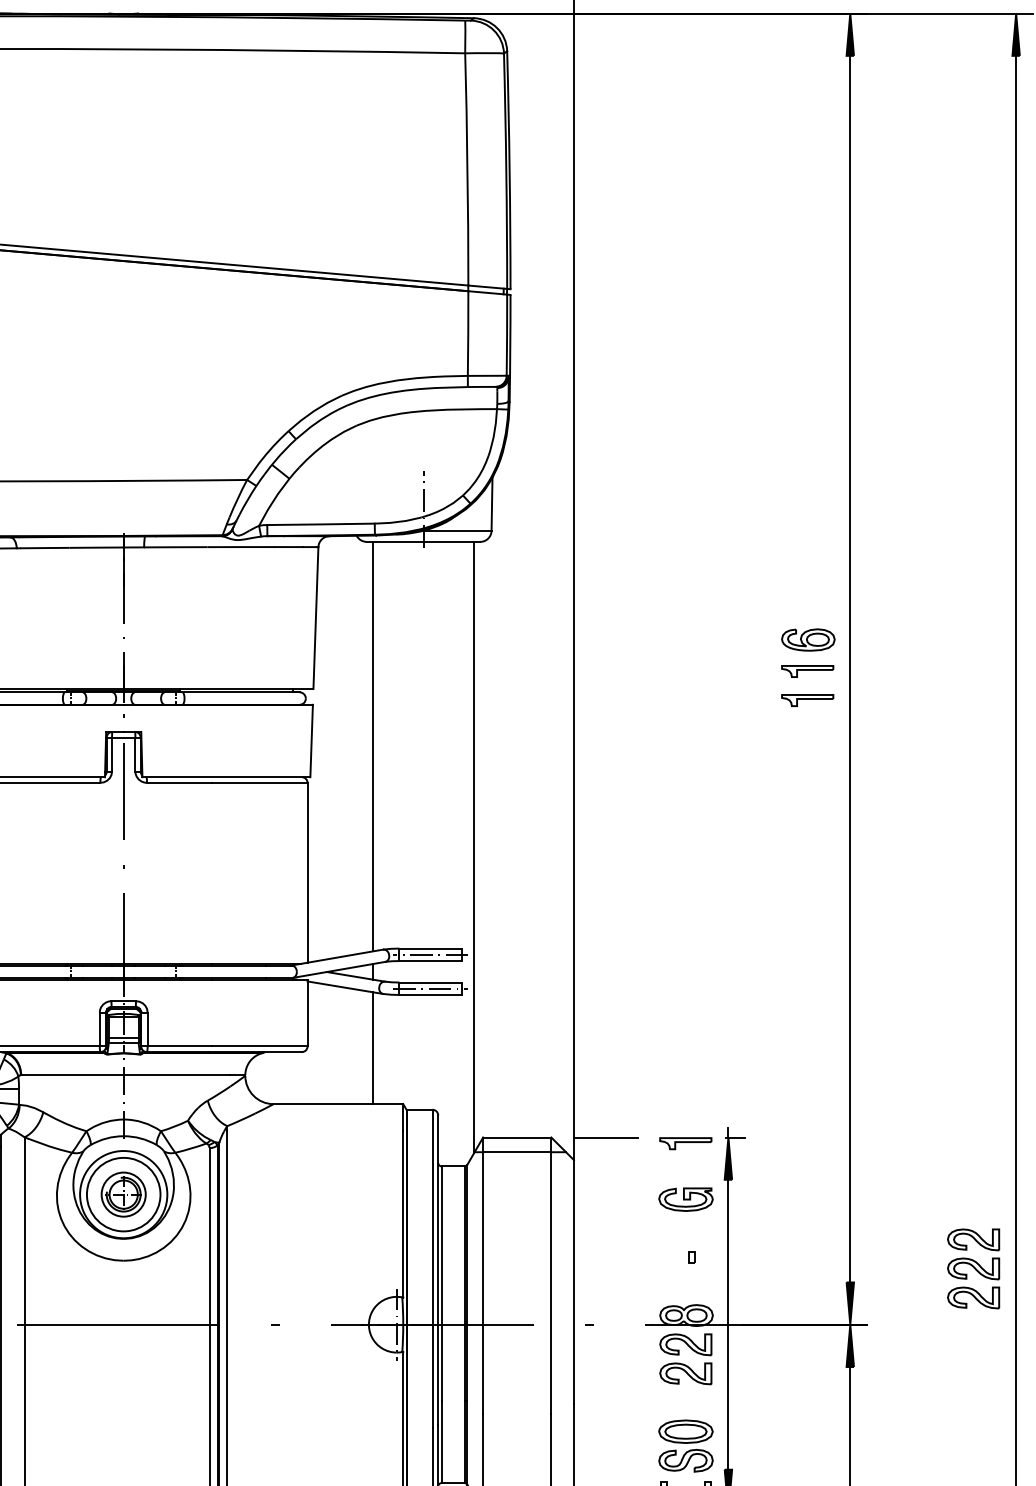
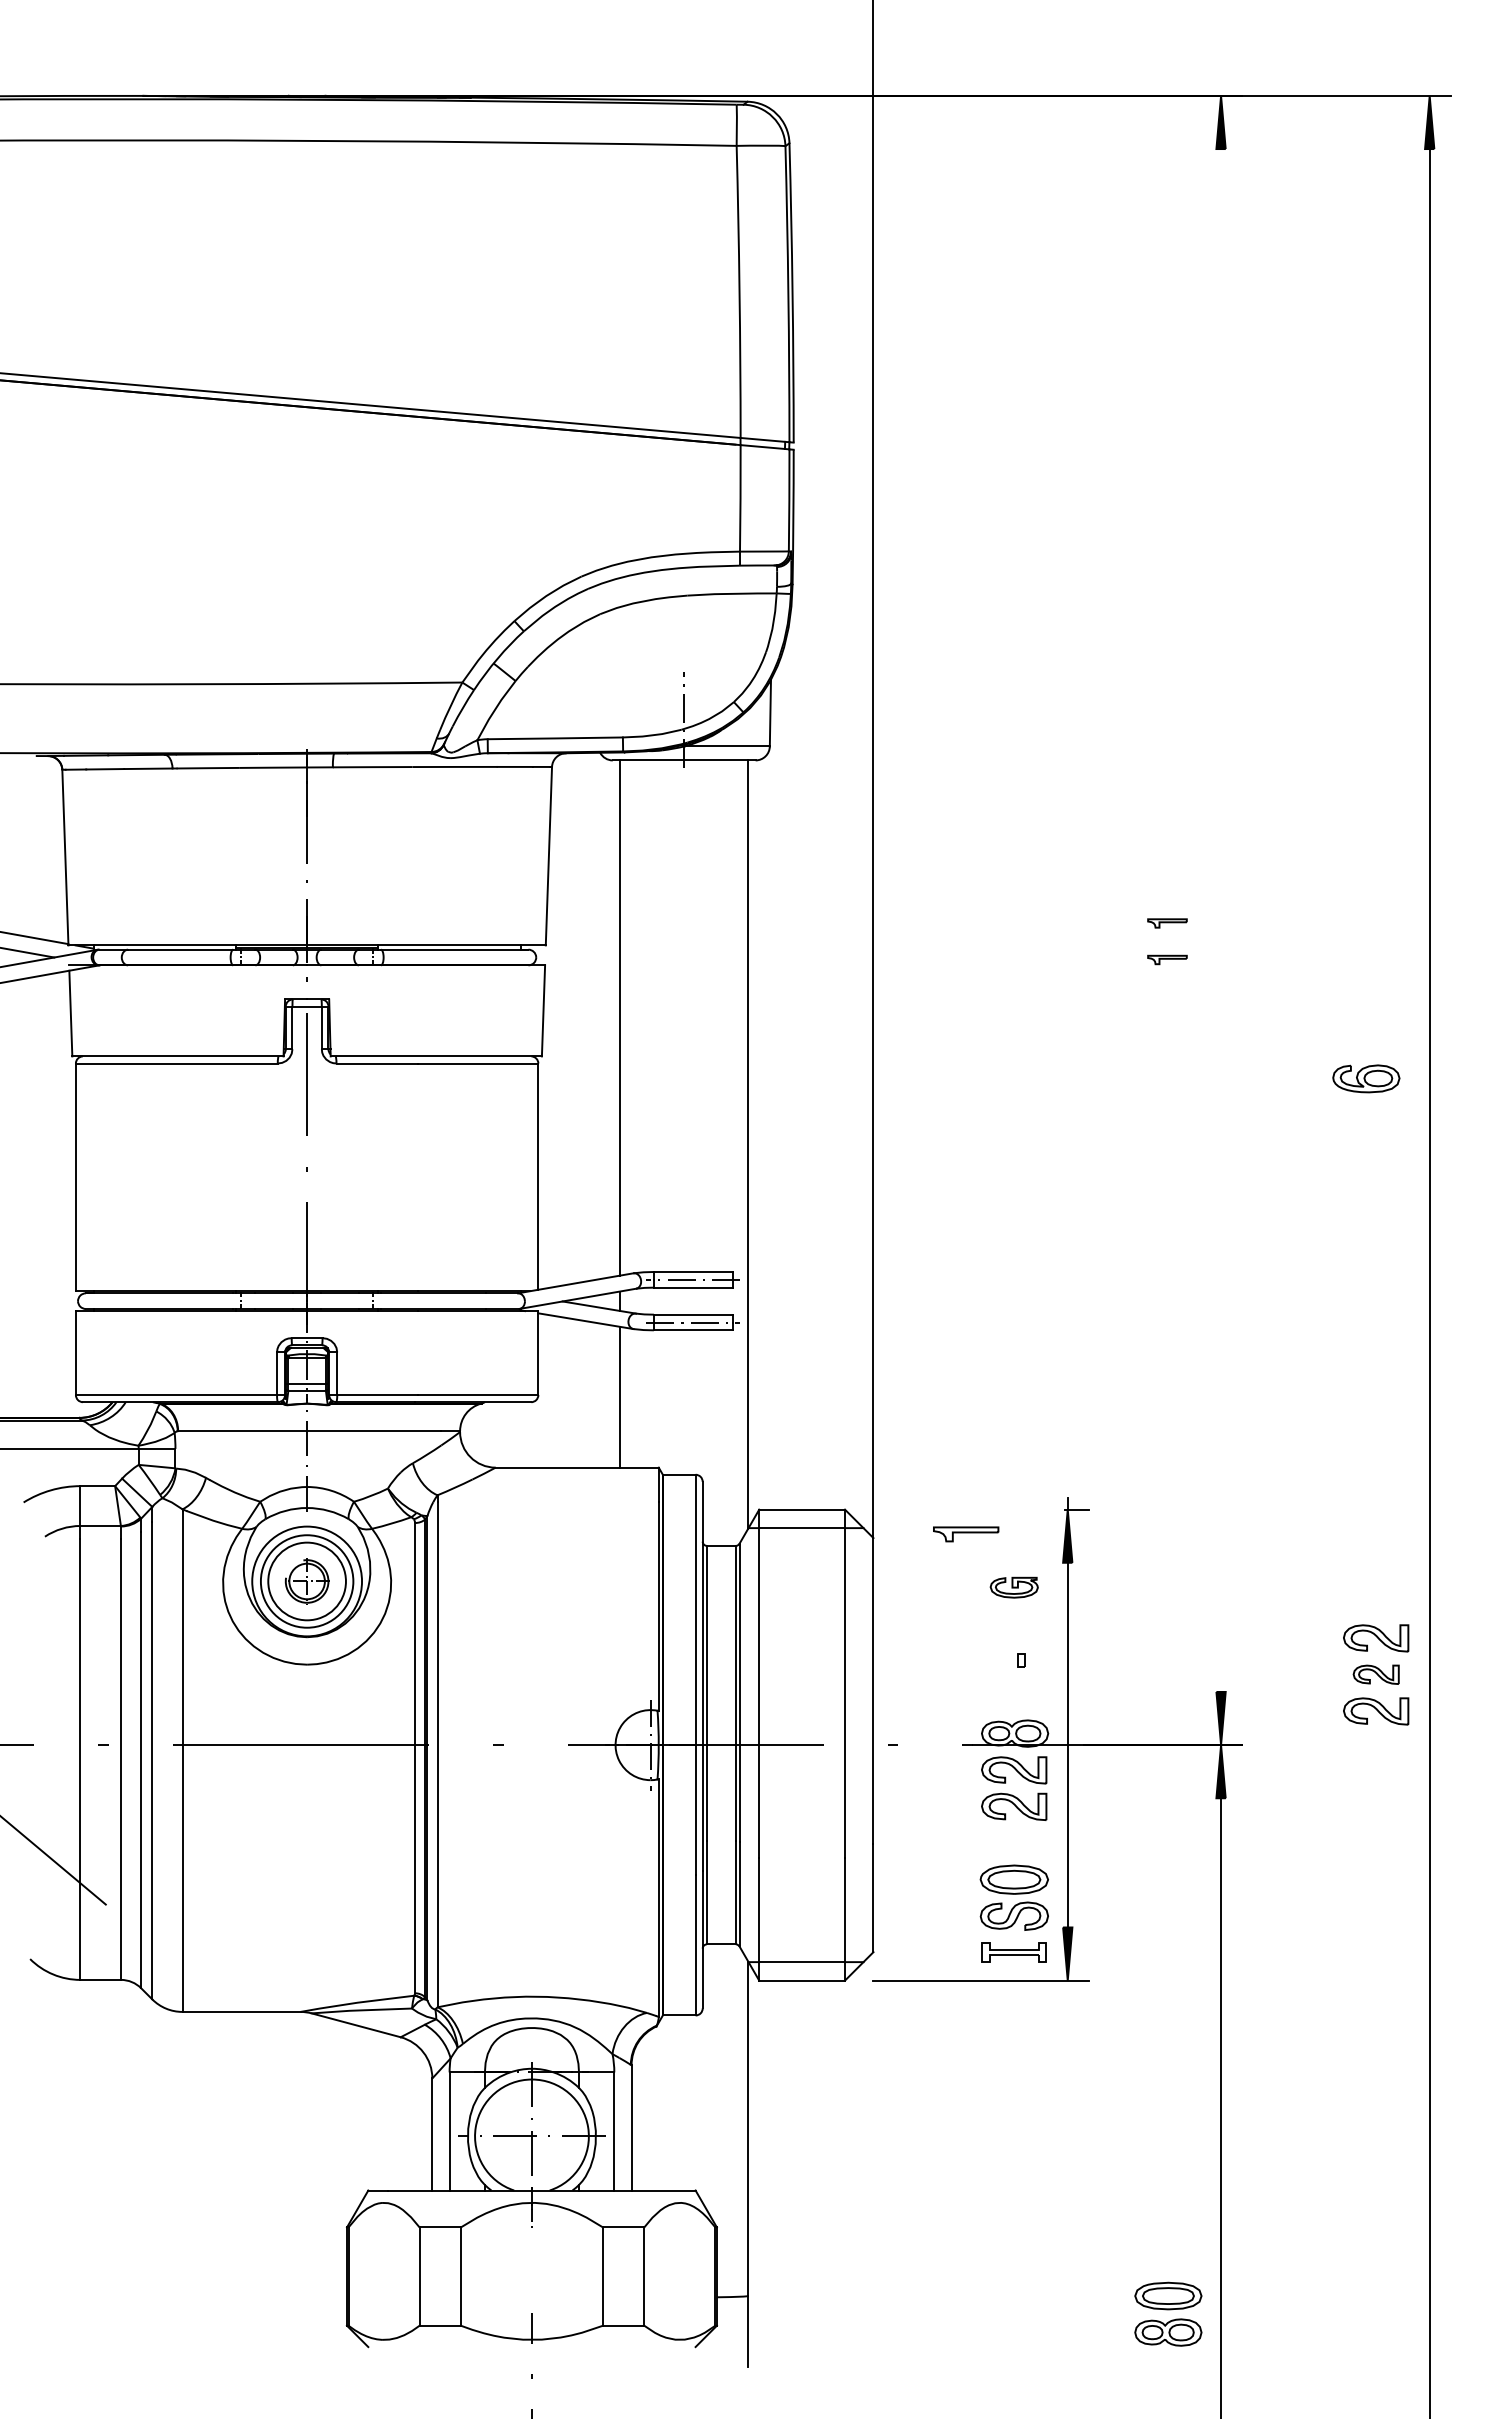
part: (808, 639) -> (1366, 1078), moved
line: (850, 669) -> (1221, 920), removed
part: (807, 671) -> (1167, 923), size x0.6
part: (807, 700) -> (1167, 959), size x0.6
line: (605, 1137) -> (913, 1509), removed
part: (686, 1143) -> (966, 1534), moved
circle: (123, 1194) -> (306, 1581), size x1.4
part: (685, 1199) -> (1013, 1587), size x0.7
part: (973, 1268) -> (1376, 1674), size x0.7

